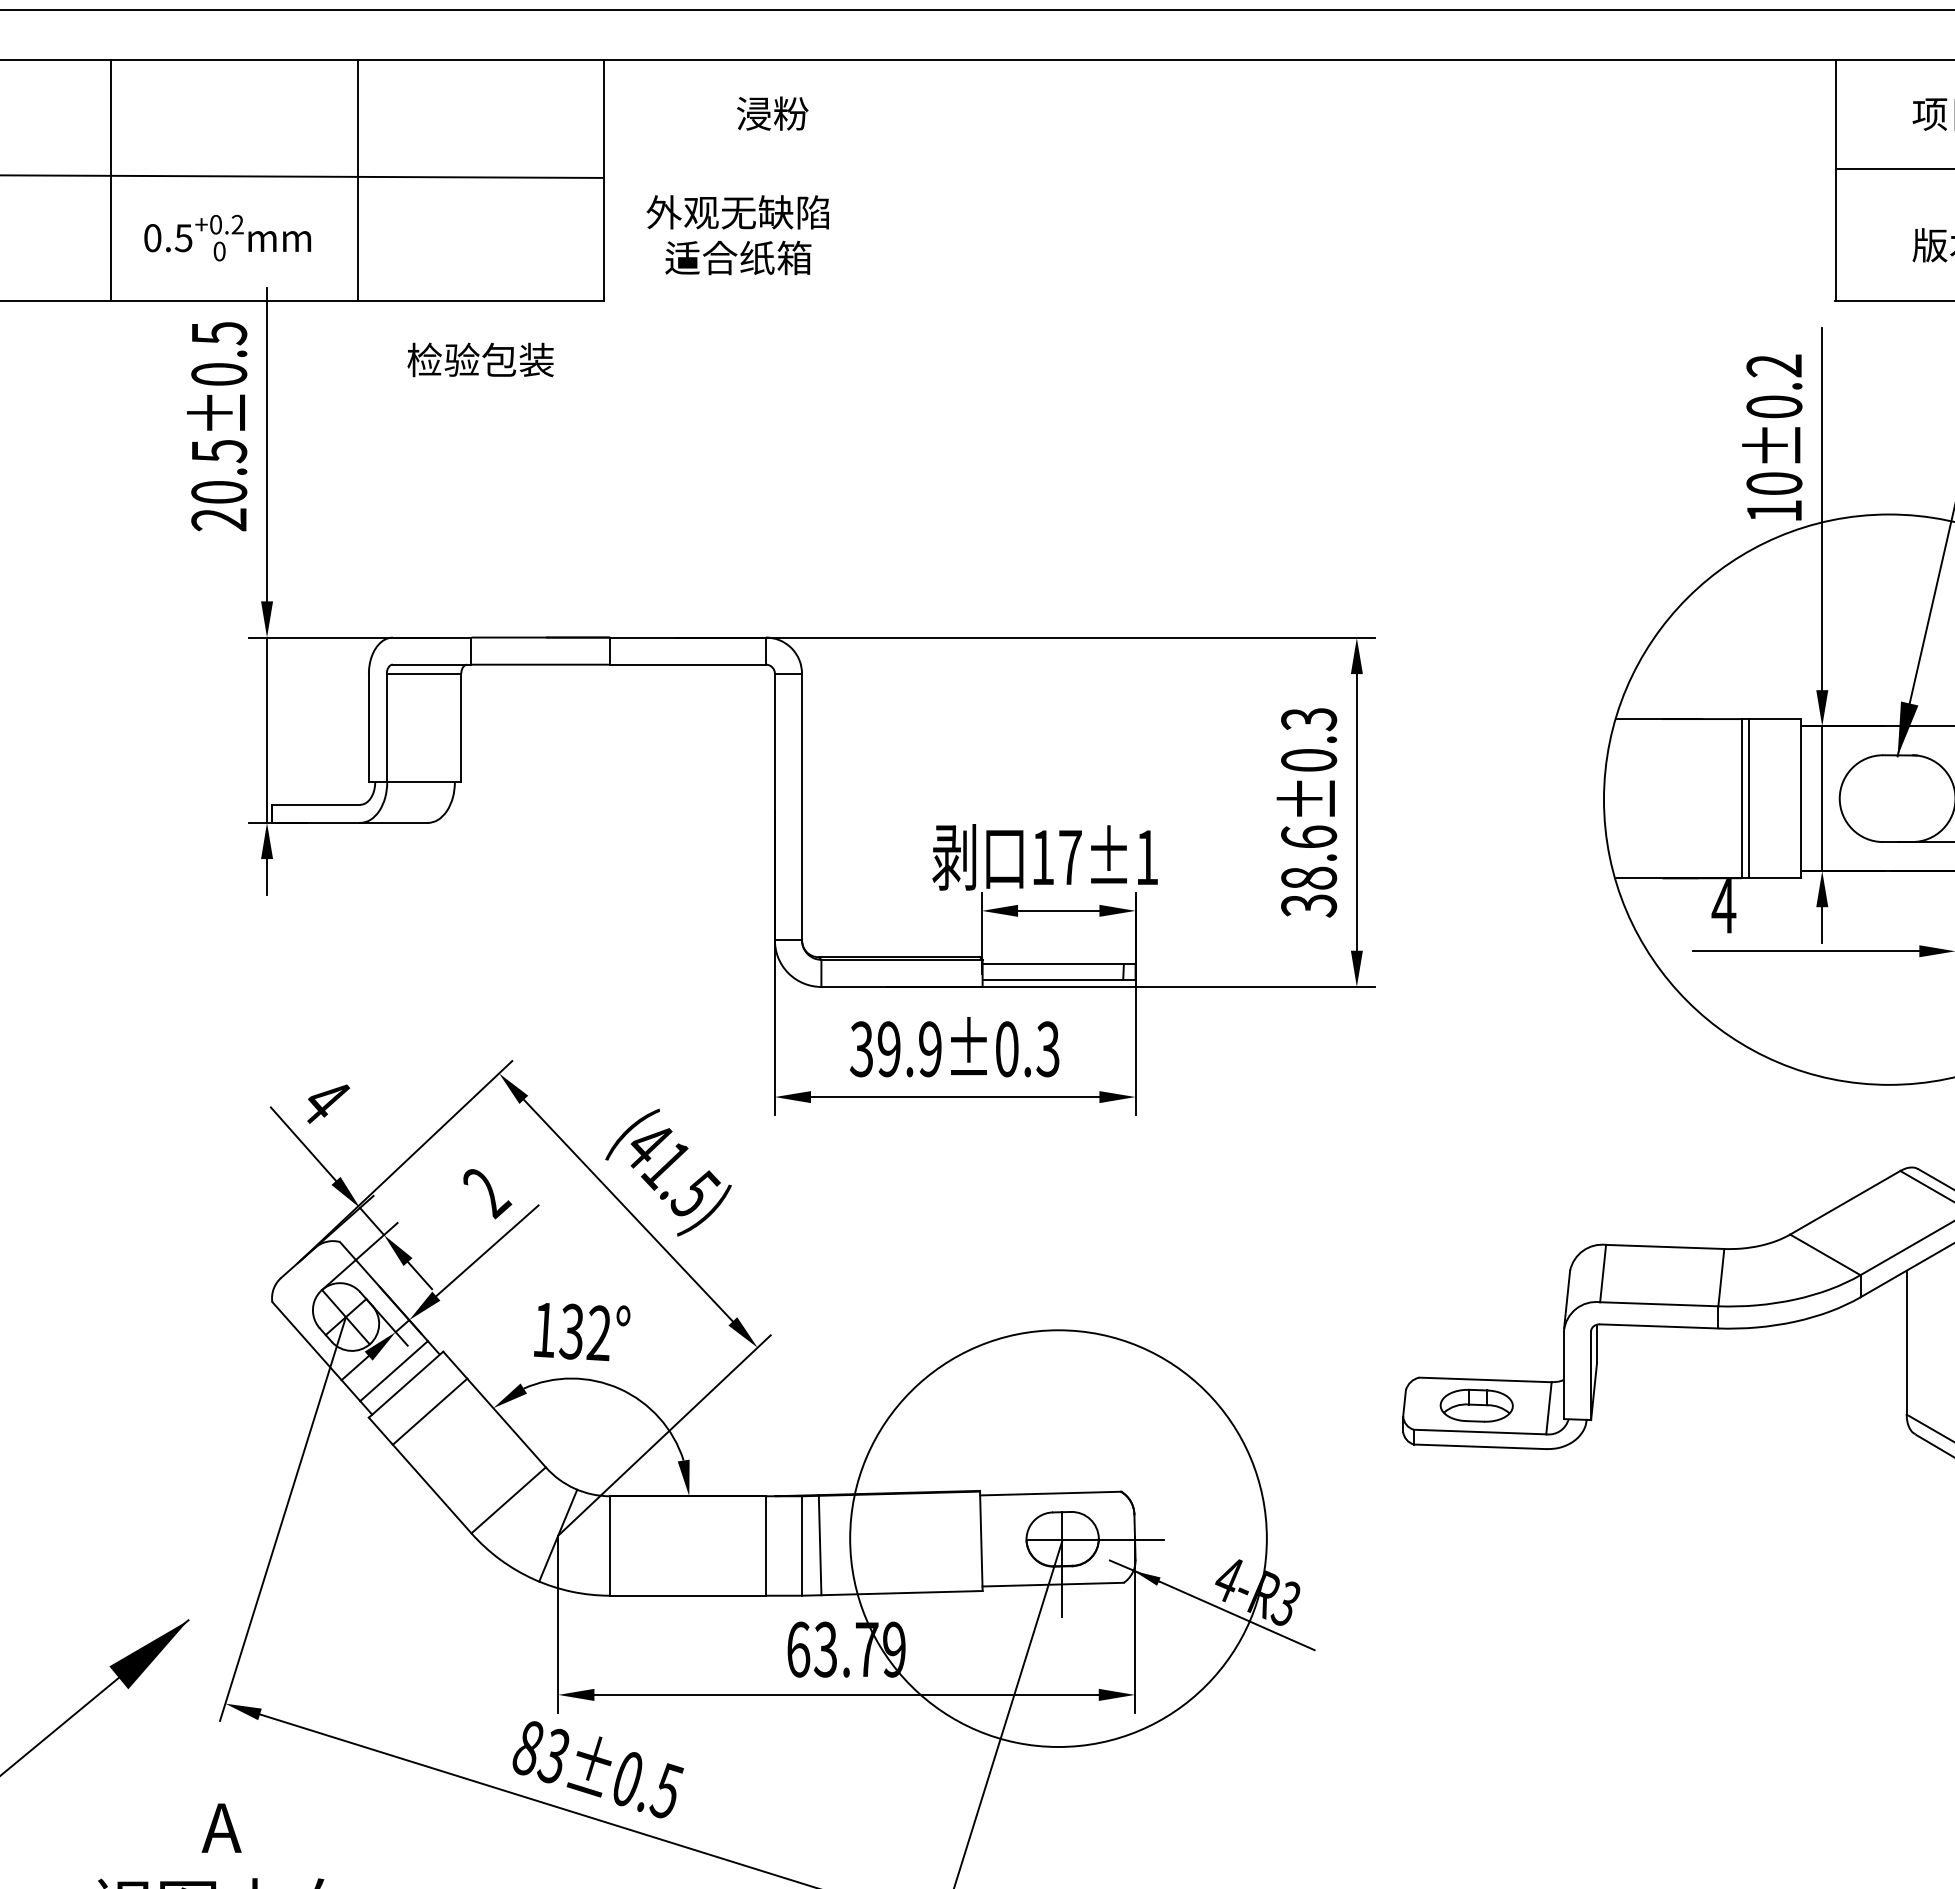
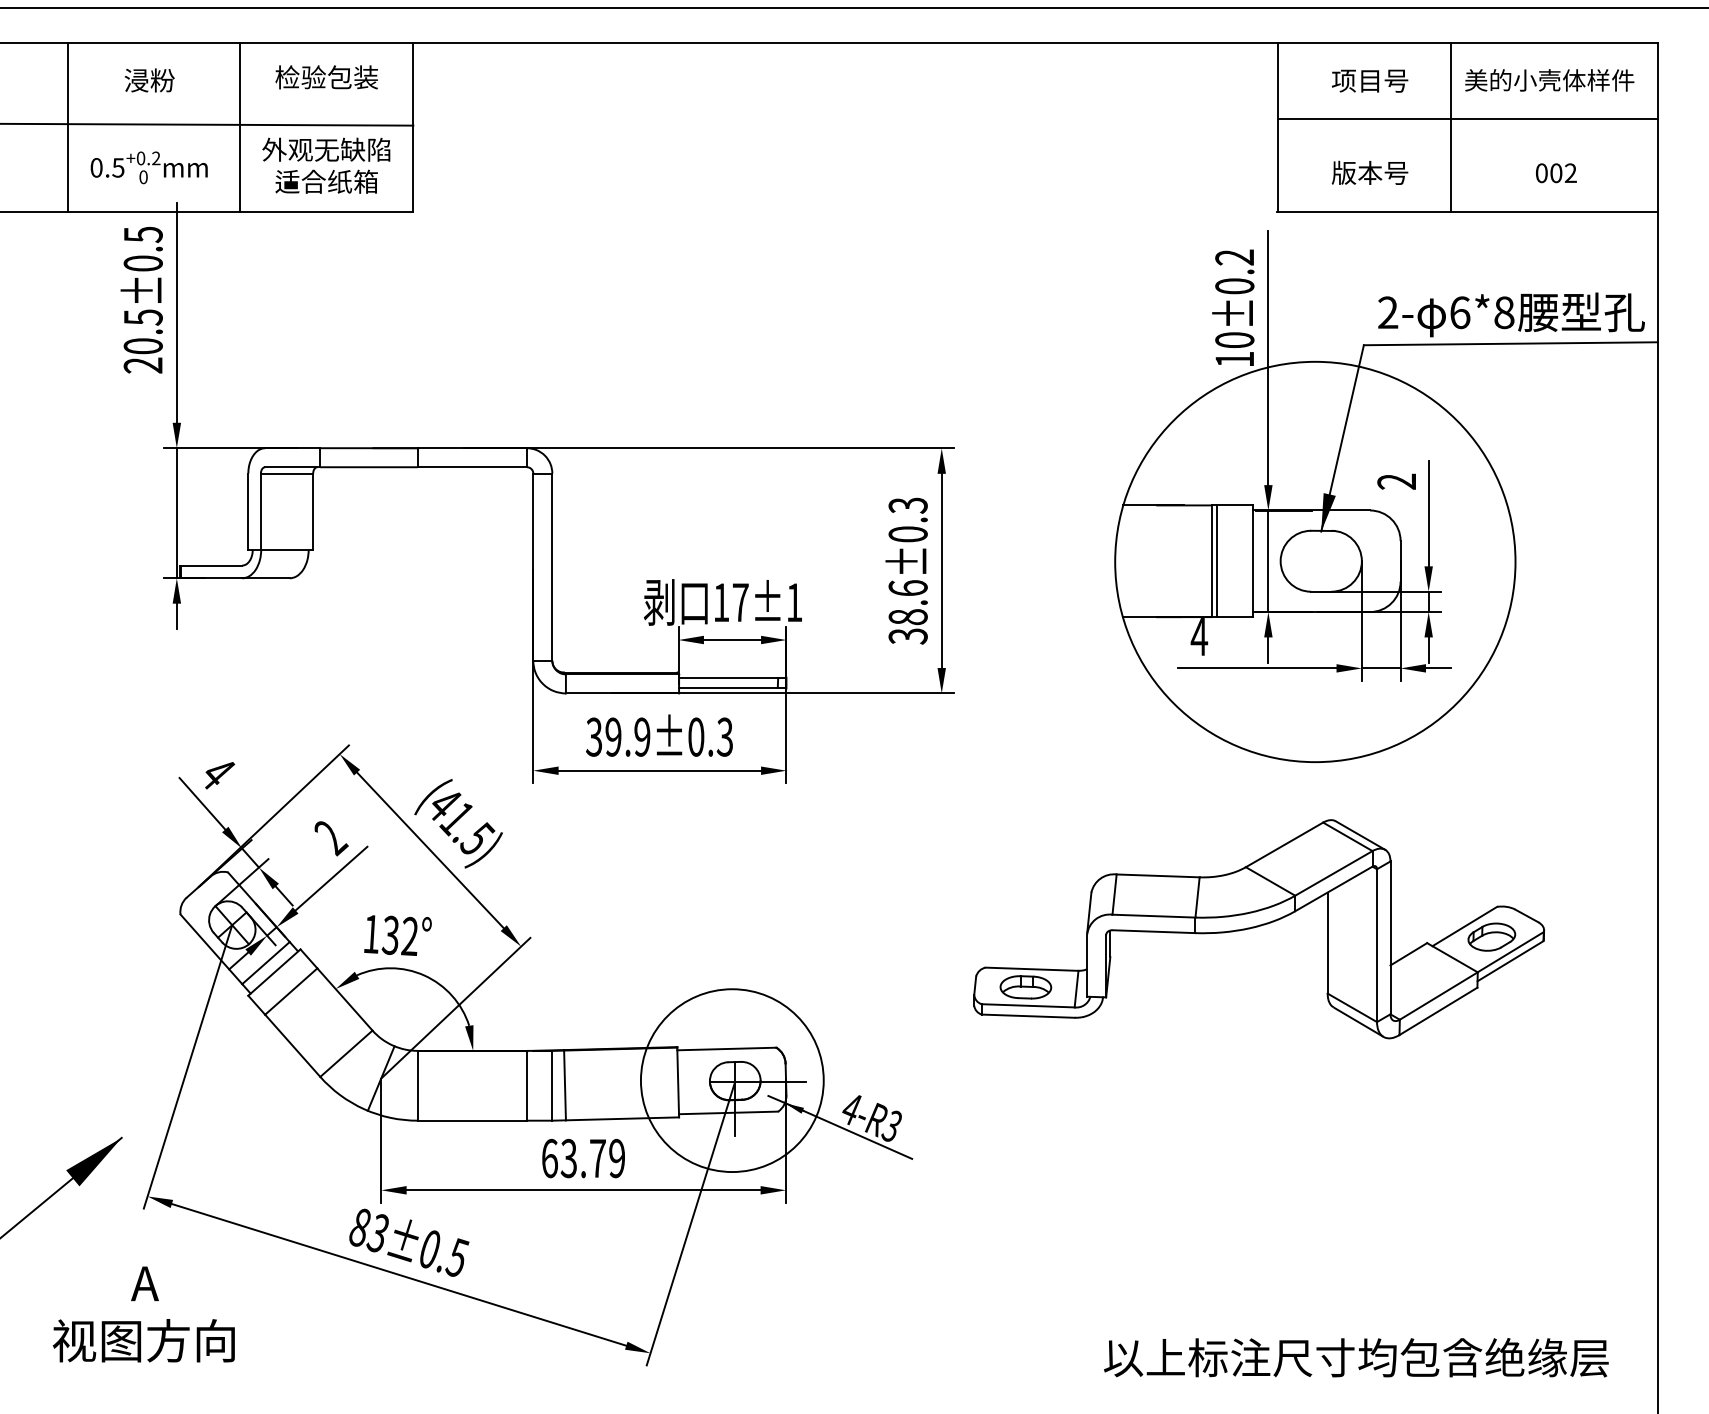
text: (772, 113) -> (149, 80), moved
text: (738, 234) -> (326, 165), moved
text: (480, 360) -> (326, 77), moved
circle: (1057, 1538) -> (731, 1080), size x0.62

